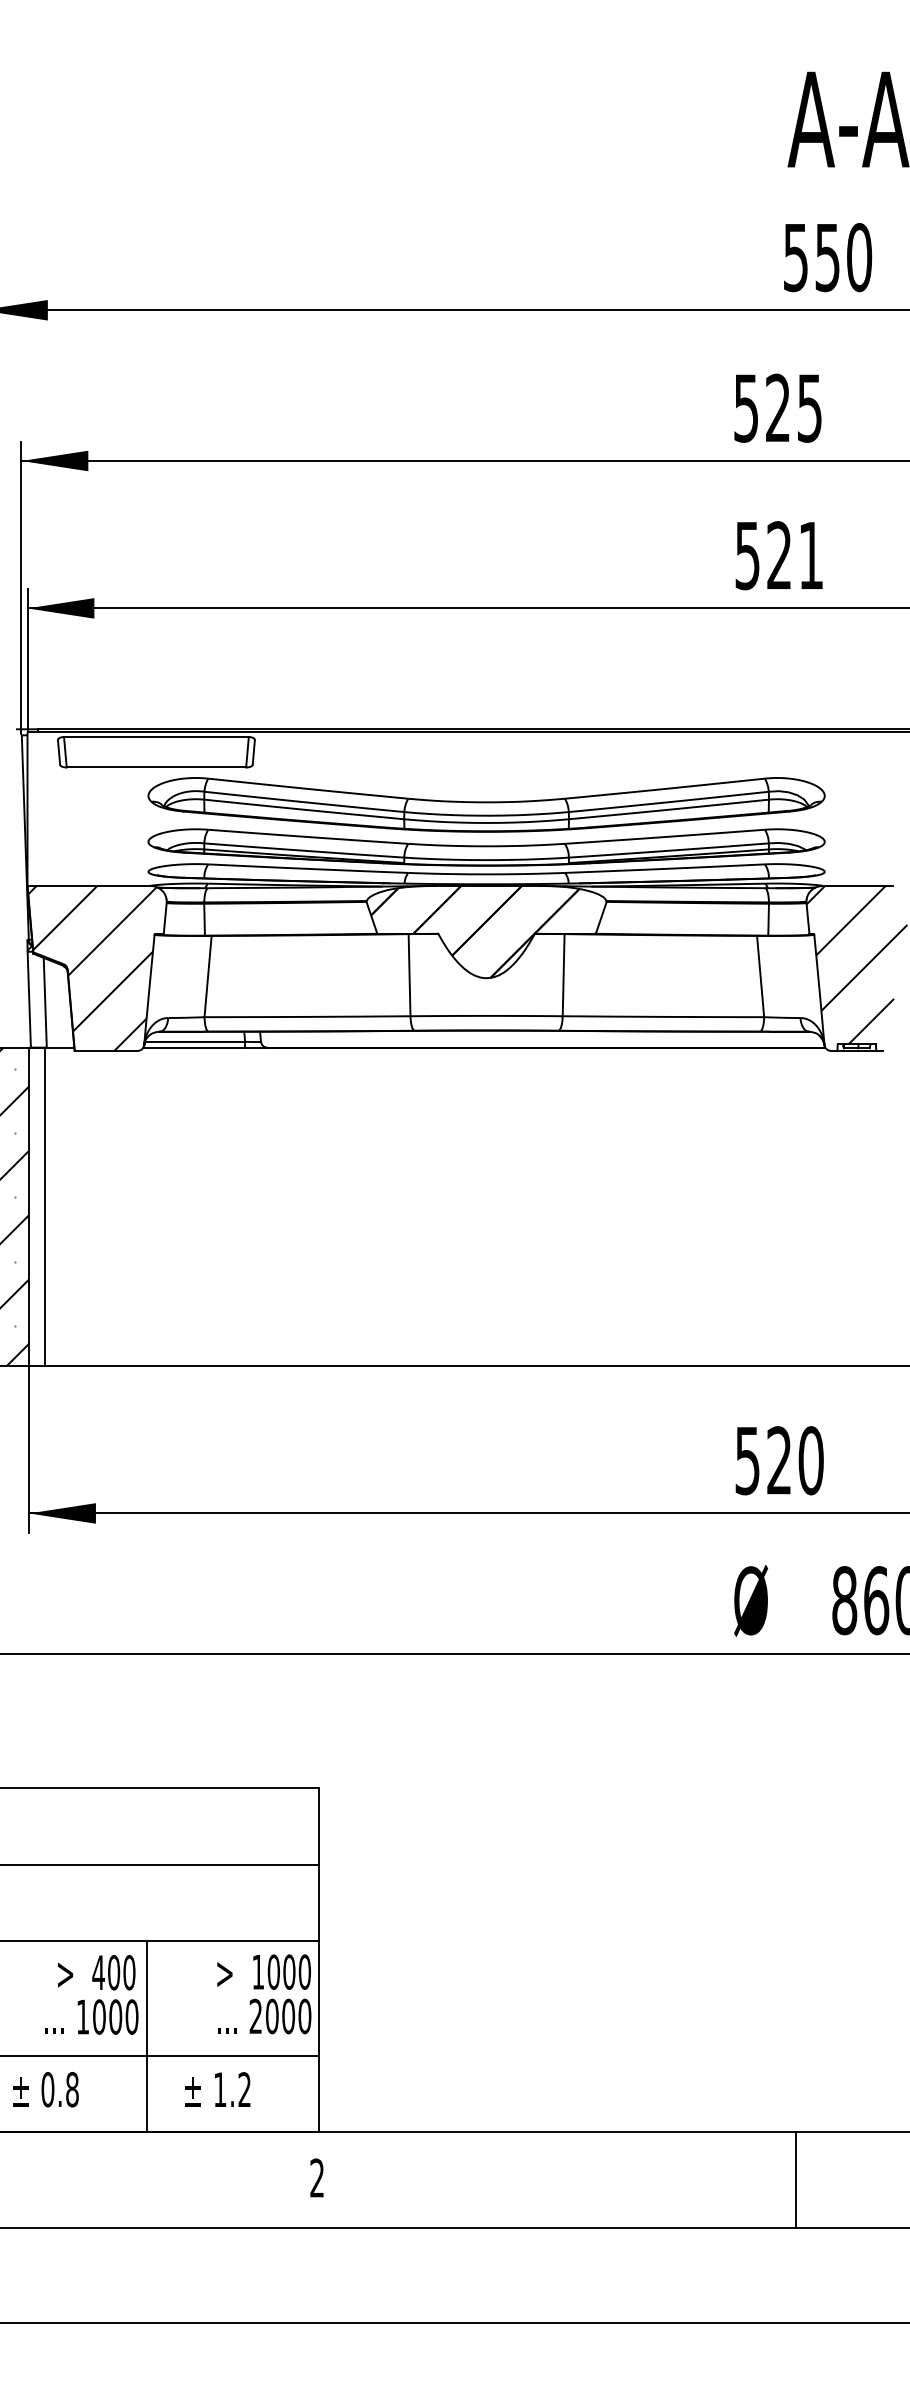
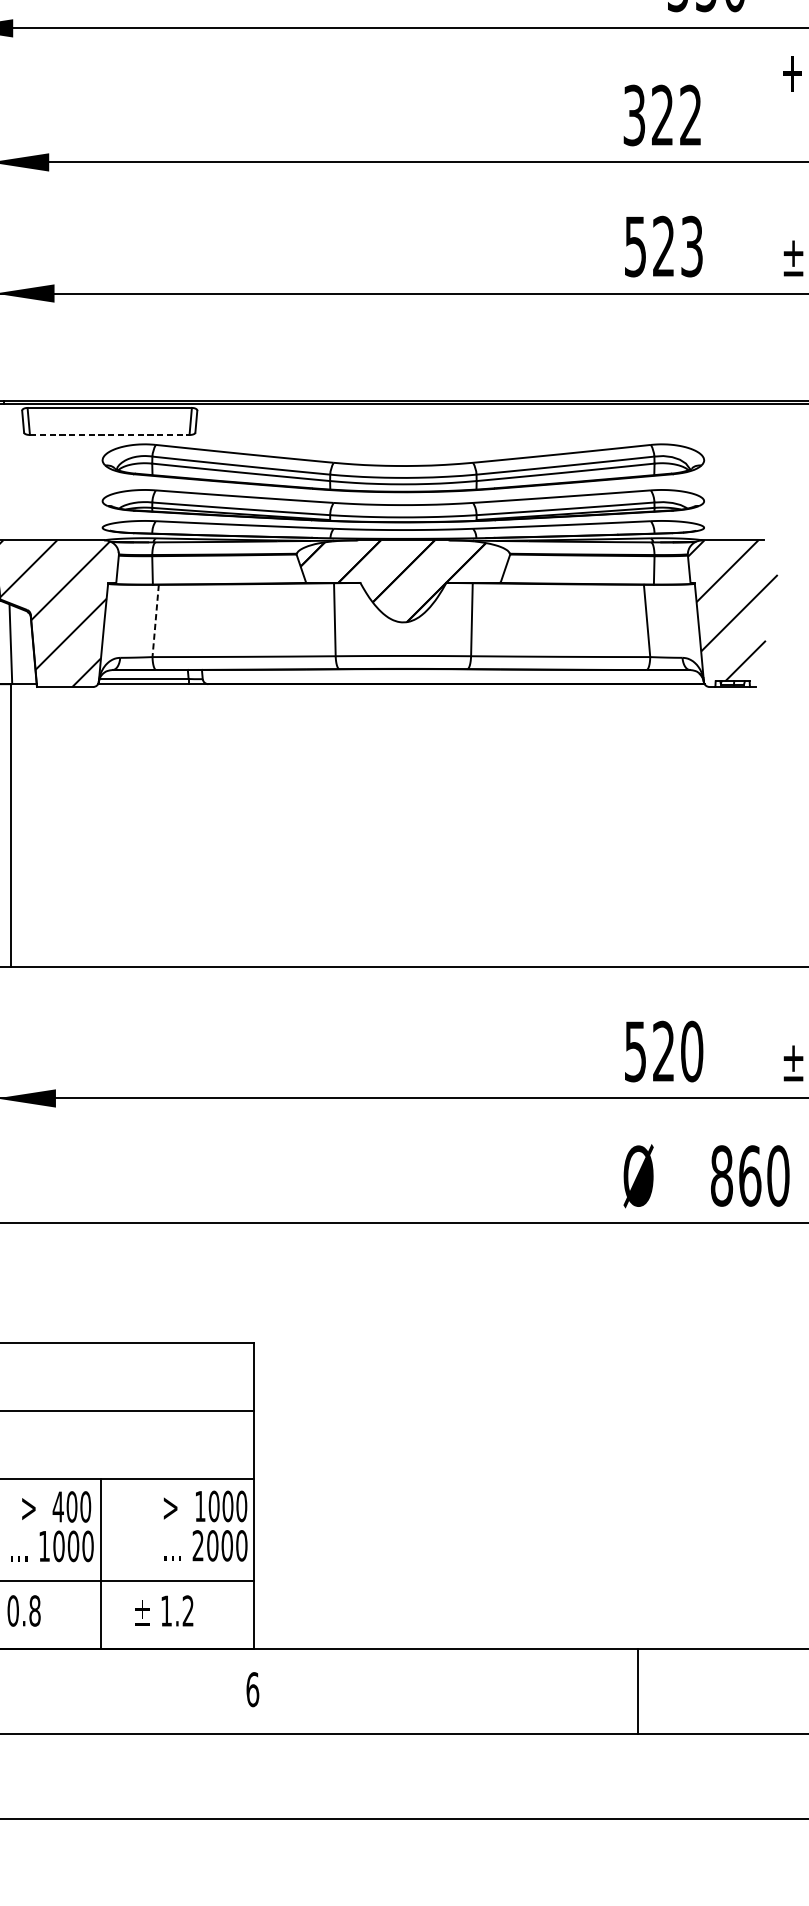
text: (777, 407) -> (662, 114), 525 -> 322
text: (811, 555) -> (692, 246), 521 -> 523
line: (156, 767) -> (109, 435), solid -> dashed
line: (208, 976) -> (156, 620), solid -> dashed
text: (317, 2177) -> (252, 1689), 2 -> 6
line: (796, 2179) -> (638, 1690), moved

